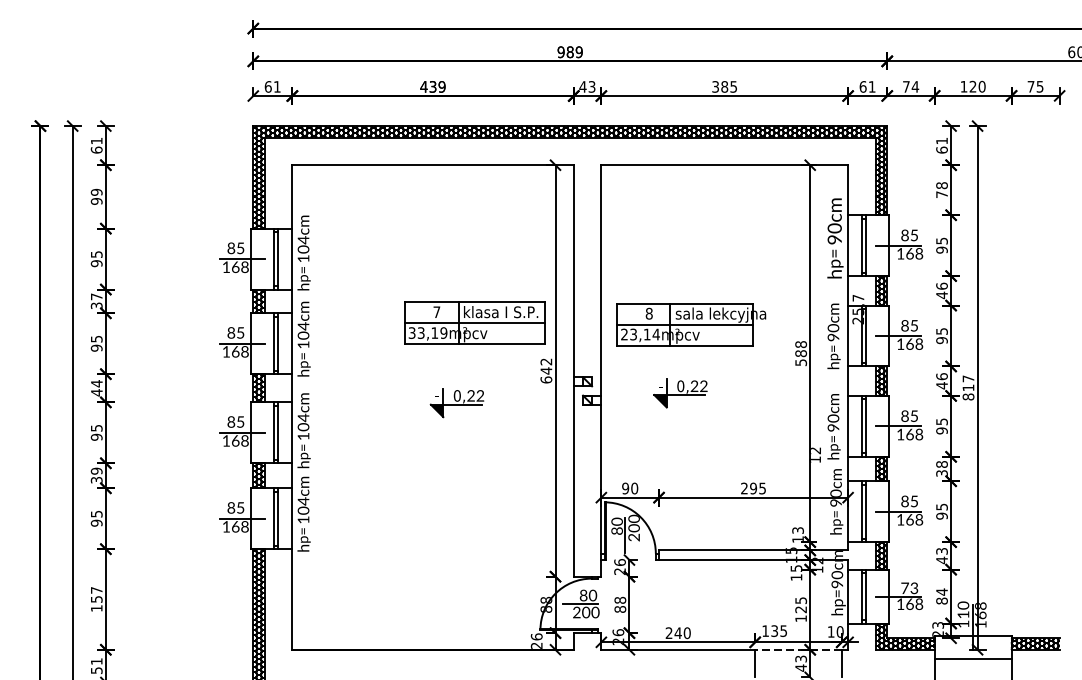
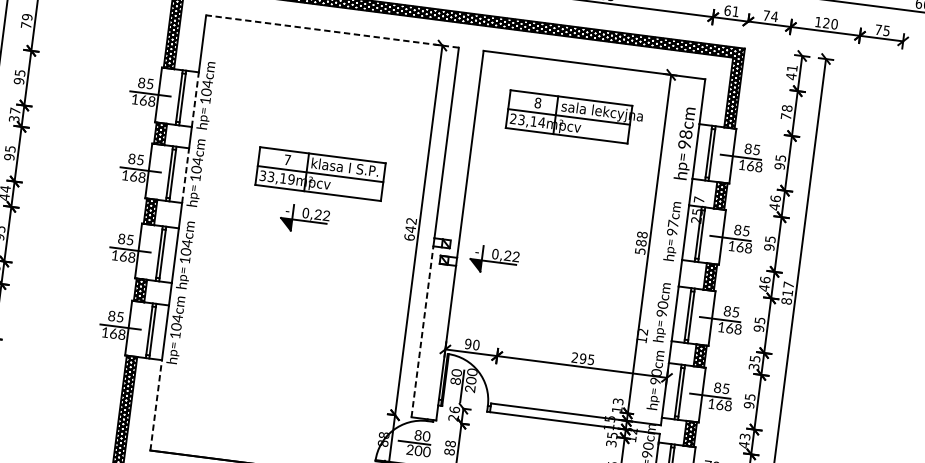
text: (941, 149) -> (790, 75), 61 -> 41
line: (433, 165) -> (332, 31), solid -> dashed
text: (96, 201) -> (26, 25), 99 -> 79
text: (835, 228) -> (686, 134), 90cm -> 98cm
line: (292, 258) -> (195, 99), solid -> dashed
part: (474, 322) -> (320, 173), moved
part: (691, 324) -> (574, 117), moved
text: (833, 328) -> (673, 224), 90cm -> 97cm
line: (292, 343) -> (185, 175), solid -> dashed
part: (680, 393) -> (494, 260), moved
part: (456, 403) -> (304, 219), moved
text: (941, 464) -> (754, 358), 38 -> 35
line: (573, 481) -> (422, 331), solid -> dashed
text: (796, 577) -> (611, 443), 15 -> 35
line: (292, 598) -> (156, 404), solid -> dashed

